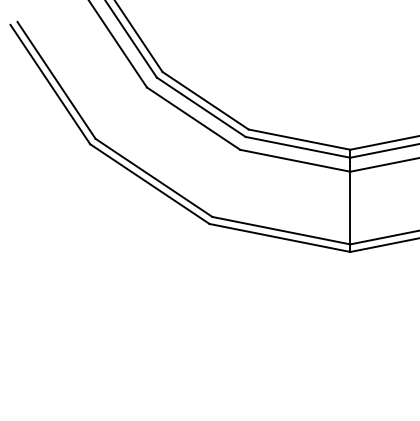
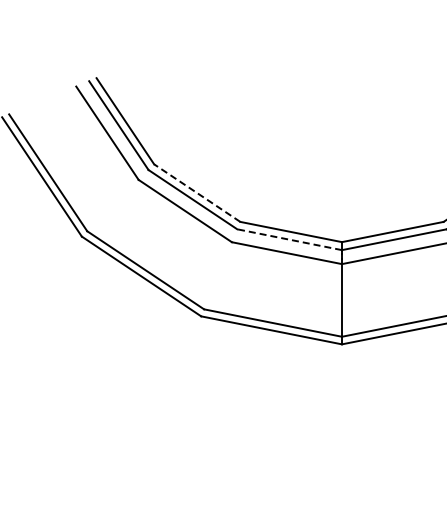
line: (205, 101) -> (197, 193), solid -> dashed
line: (297, 147) -> (289, 239), solid -> dashed

